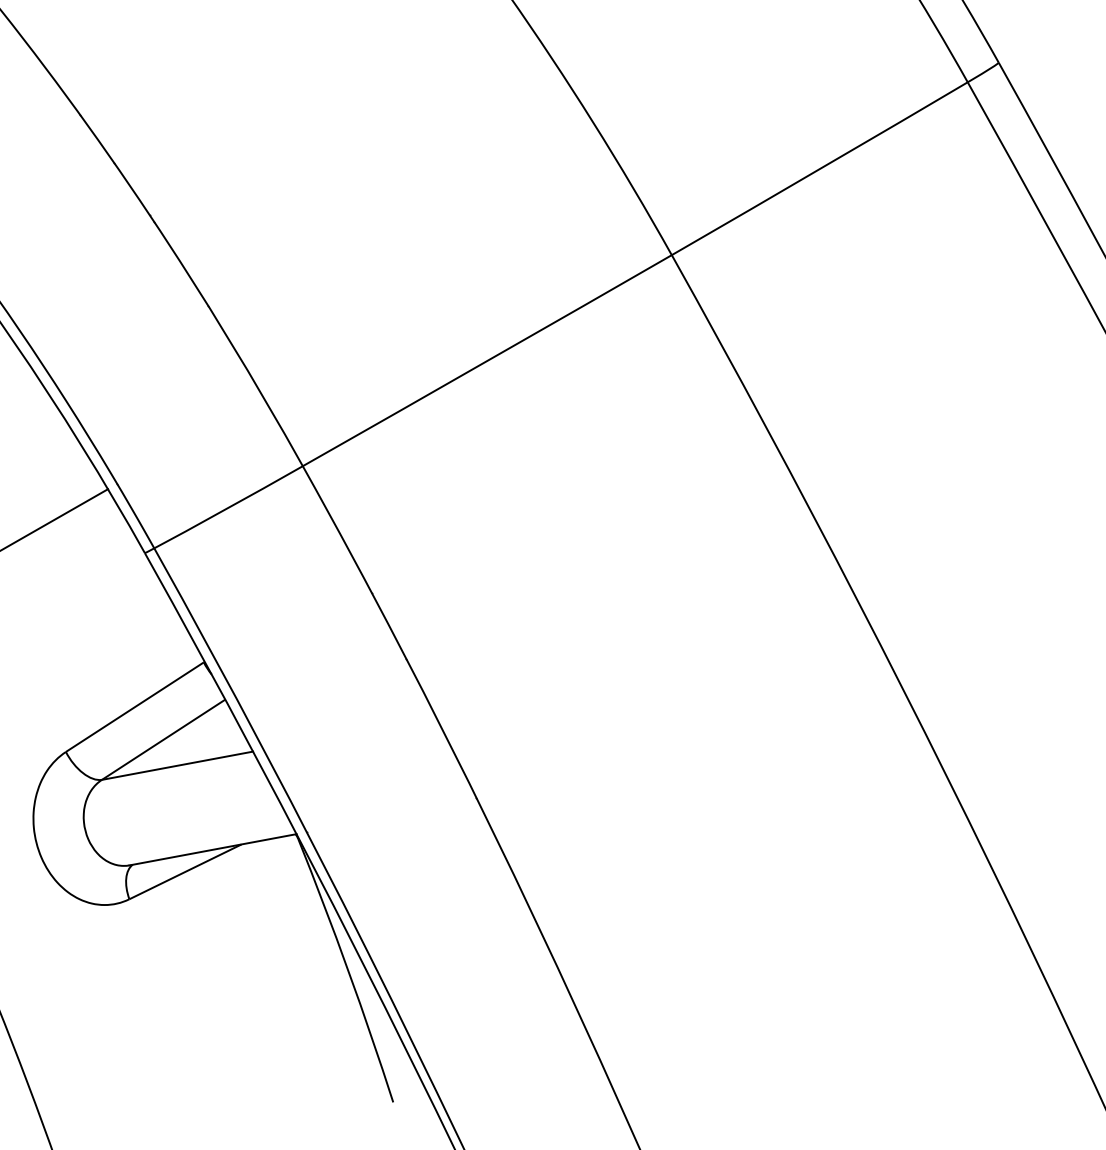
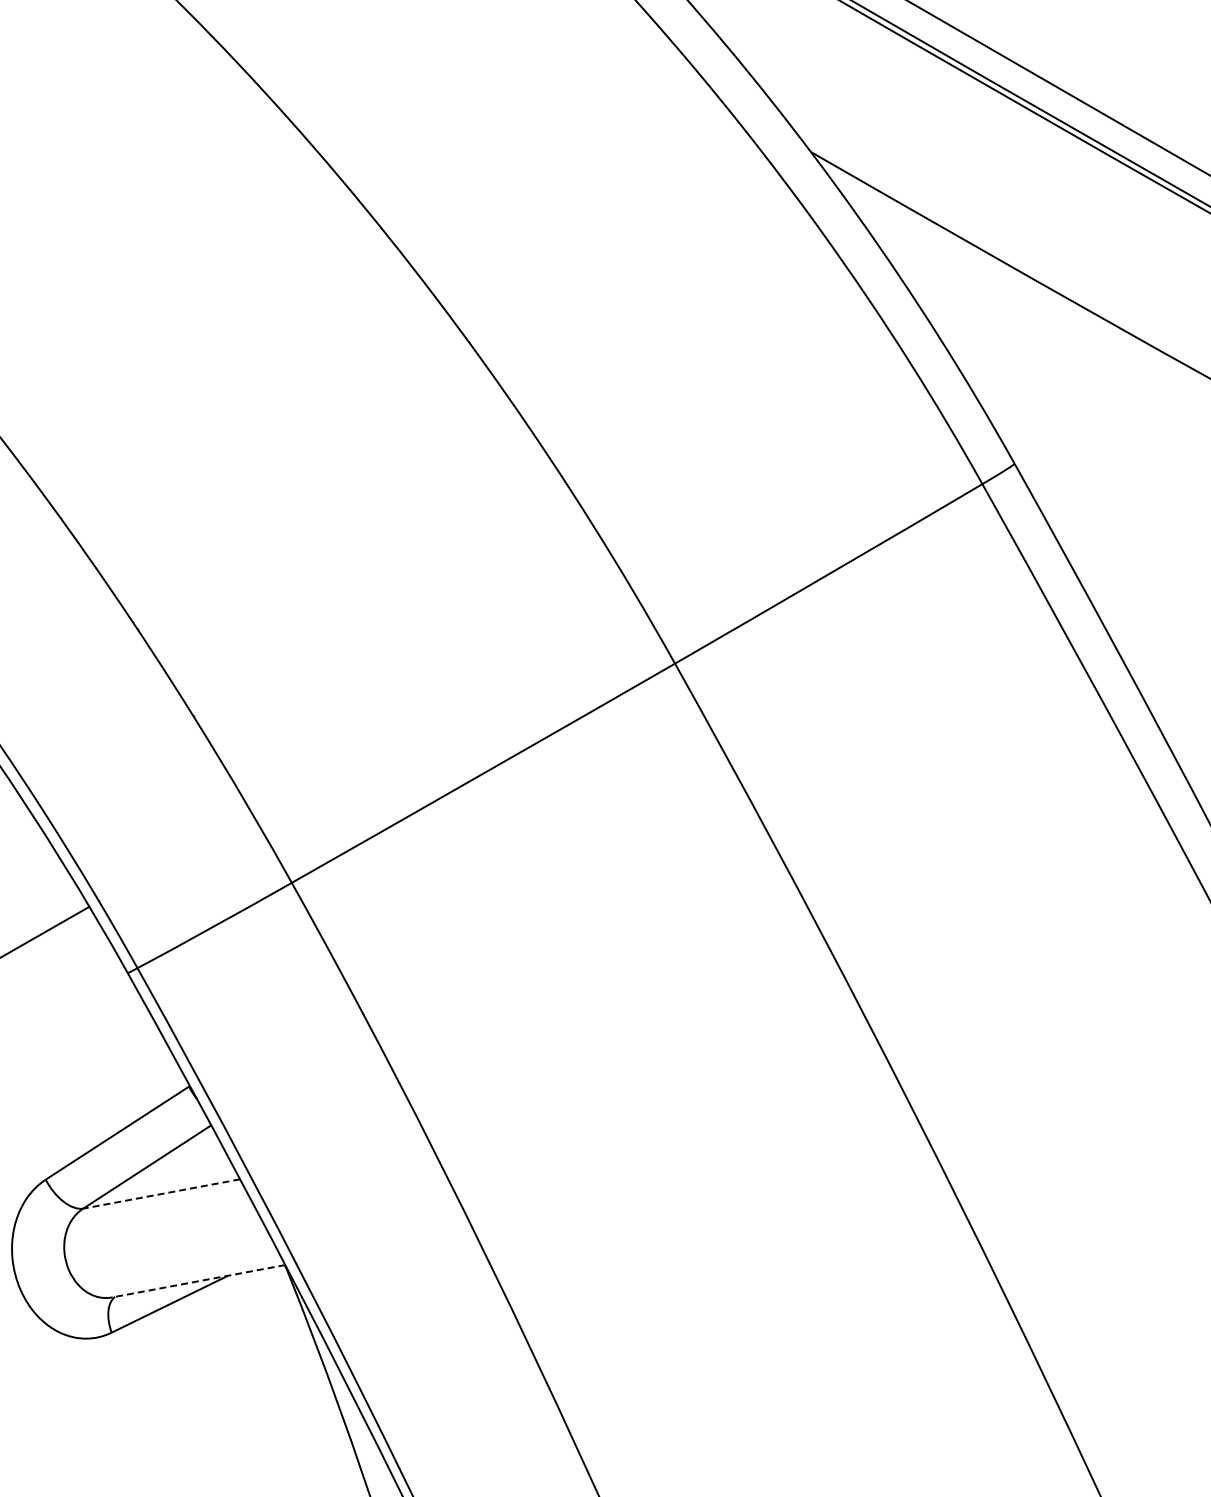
line: (177, 765) -> (161, 1193), solid -> dashed
line: (212, 850) -> (198, 1281), solid -> dashed

